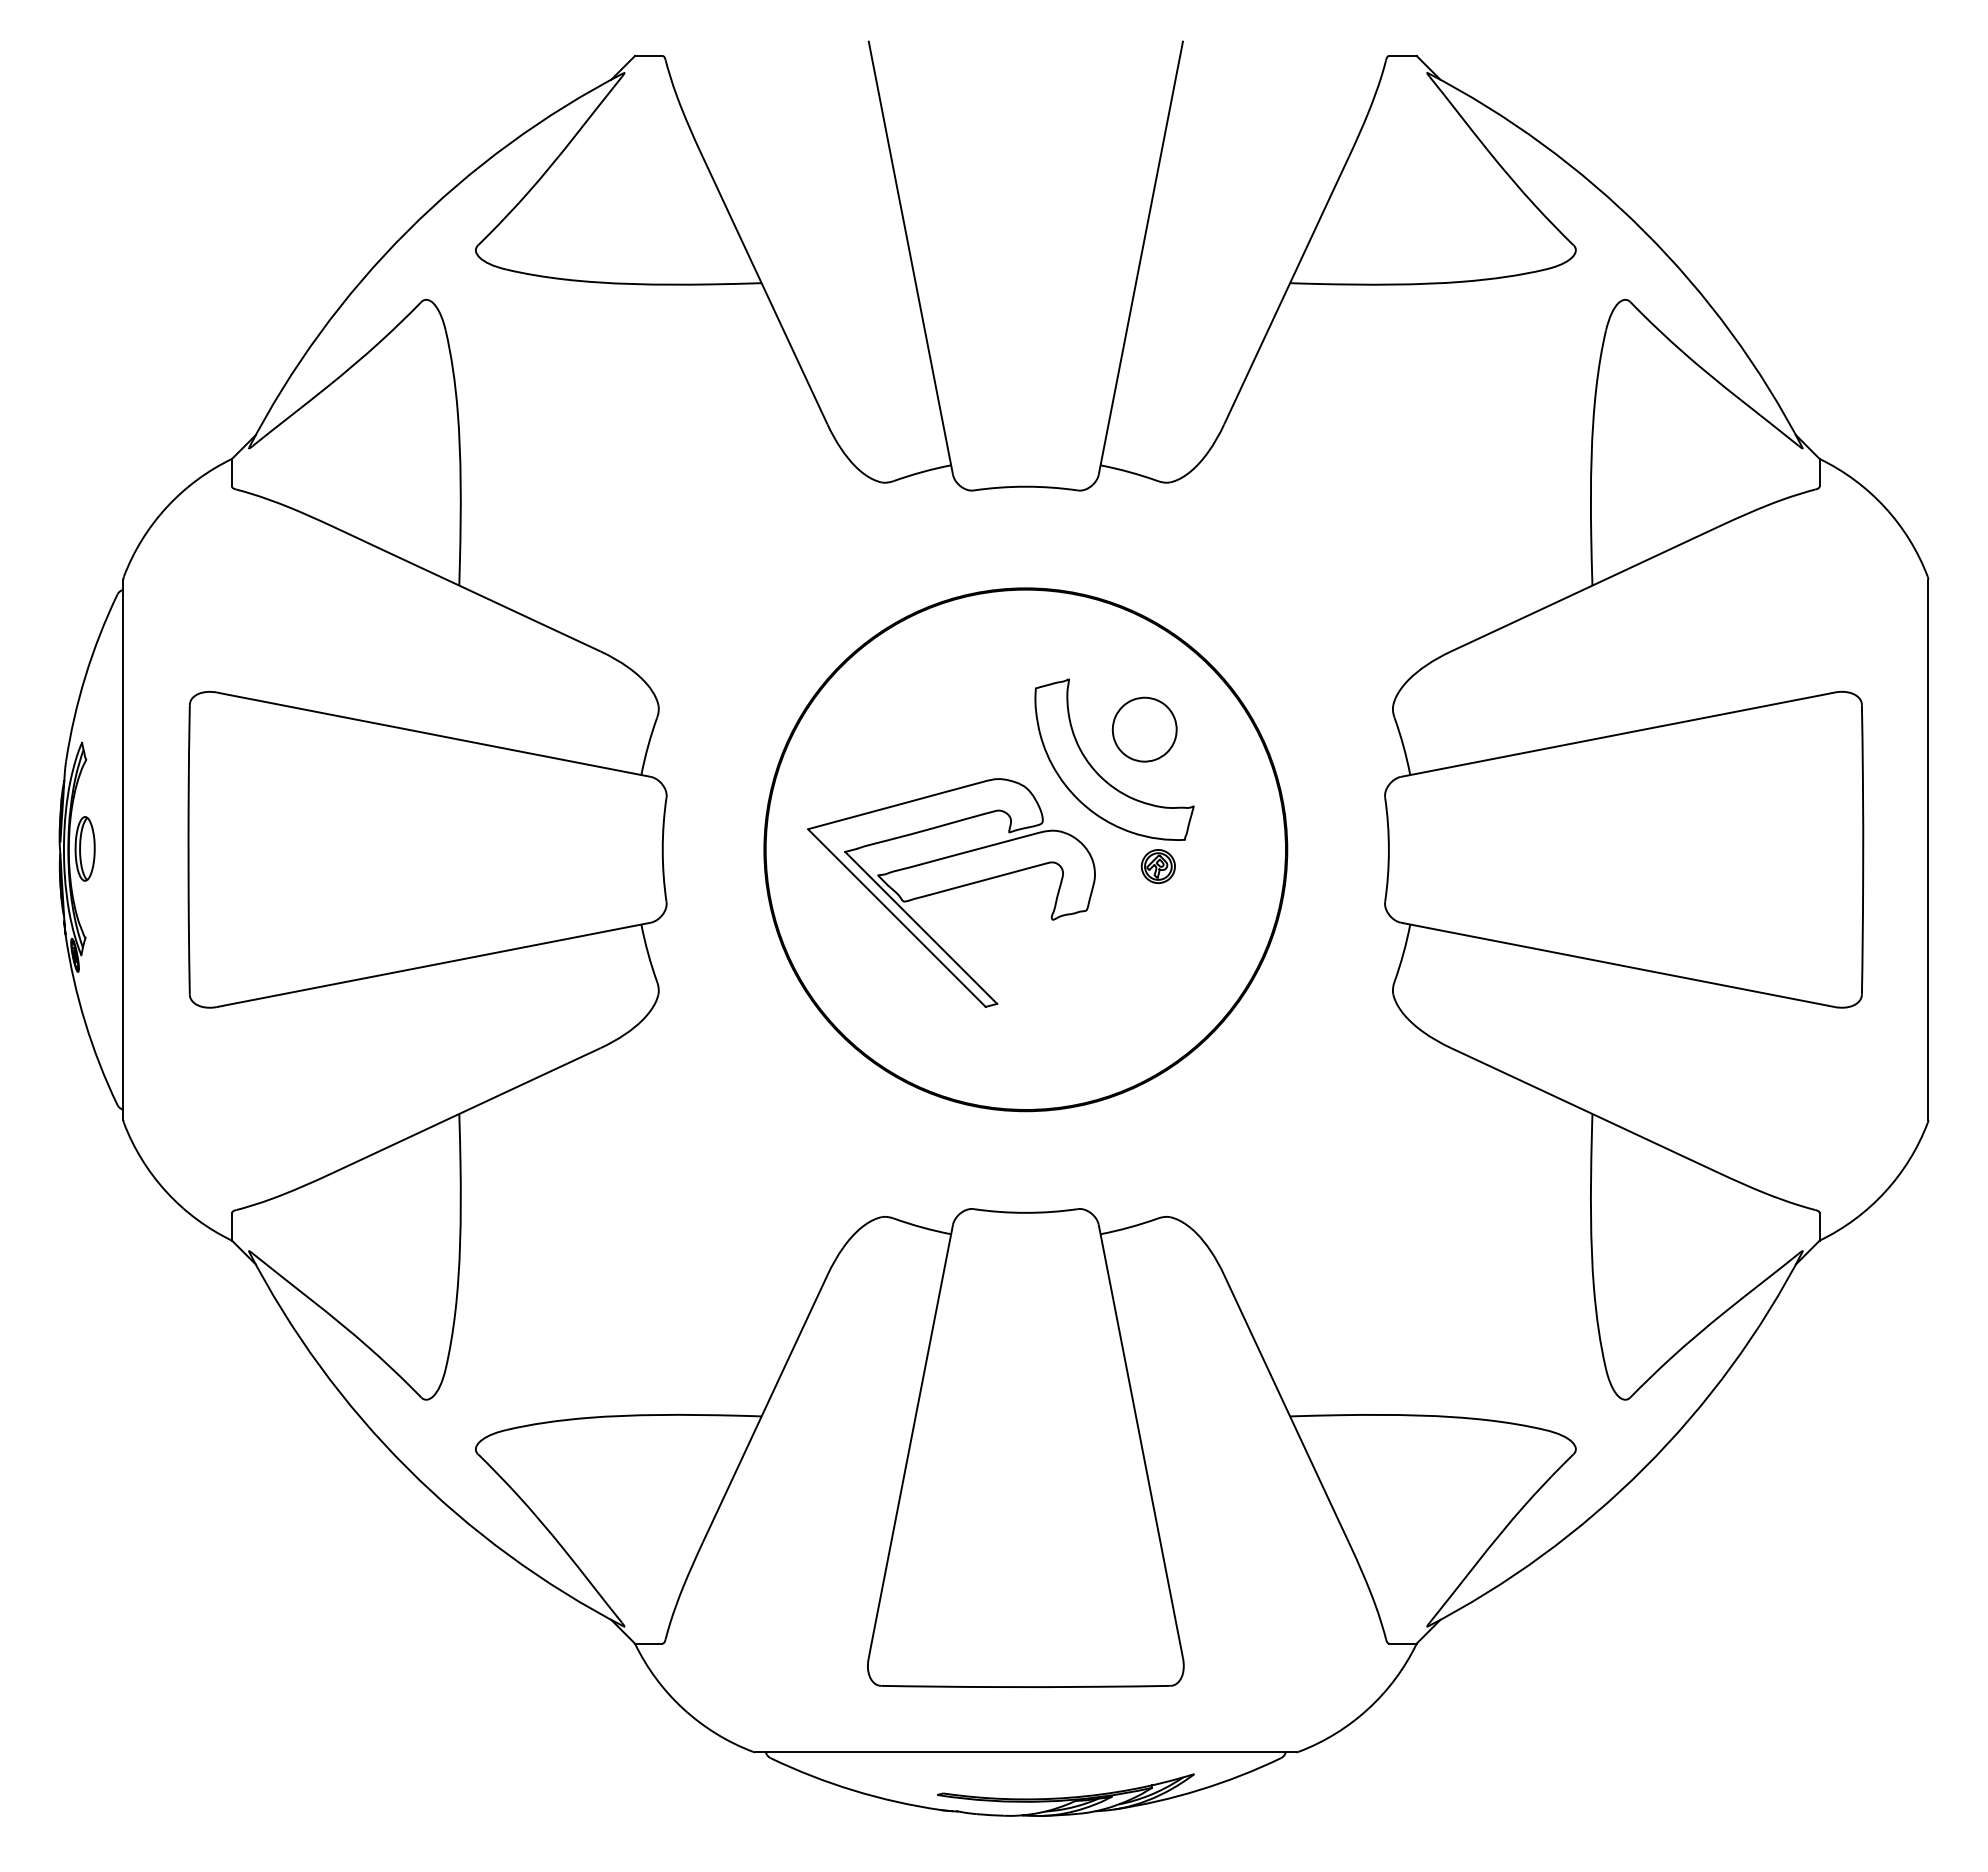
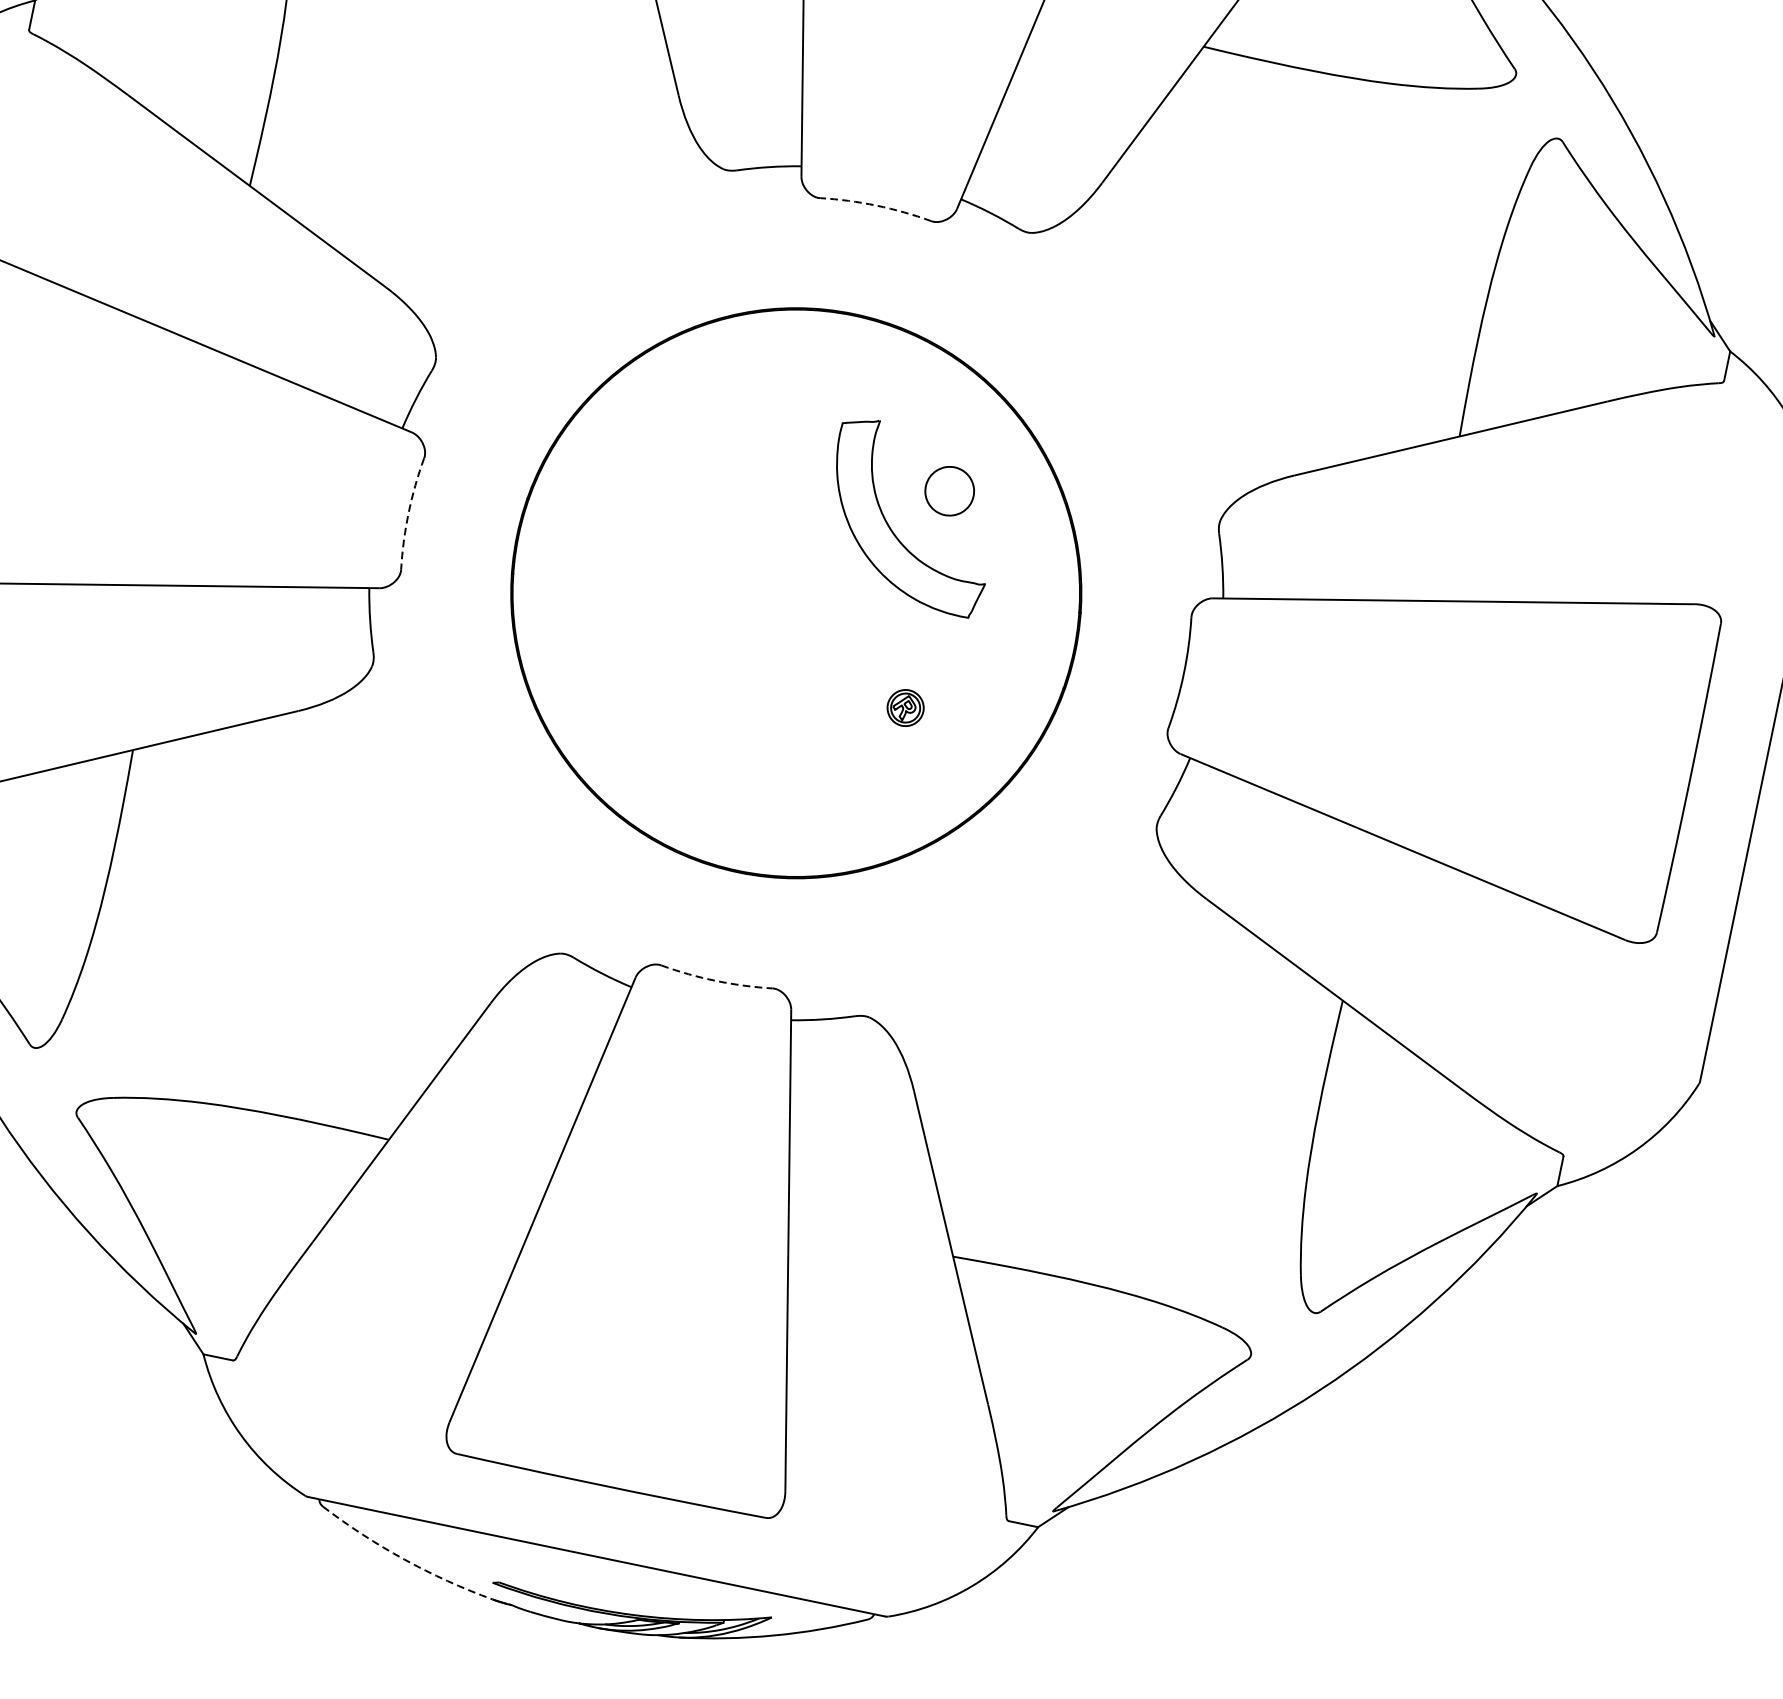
arc: (1025, 486) -> (876, 205), solid -> dashed
part: (1144, 729) -> (949, 491), size x0.7
arc: (662, 849) -> (408, 512), solid -> dashed
part: (1157, 866) -> (904, 707), moved
part: (951, 892) -> (707, 622), removed
arc: (1025, 1212) -> (715, 980), solid -> dashed
arc: (853, 1790) -> (404, 1559), solid -> dashed

